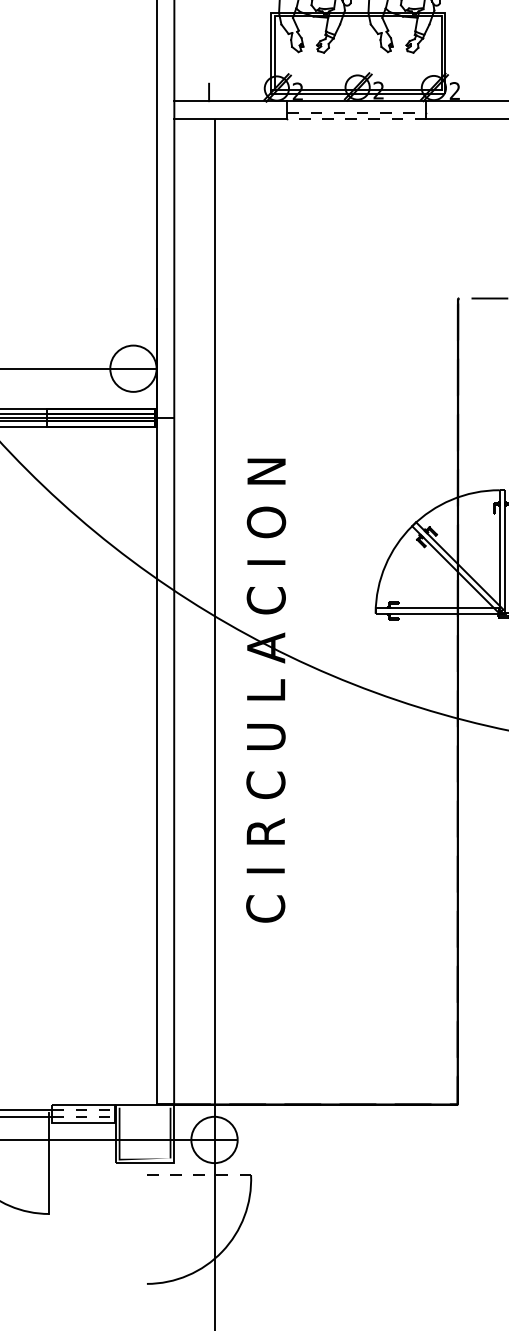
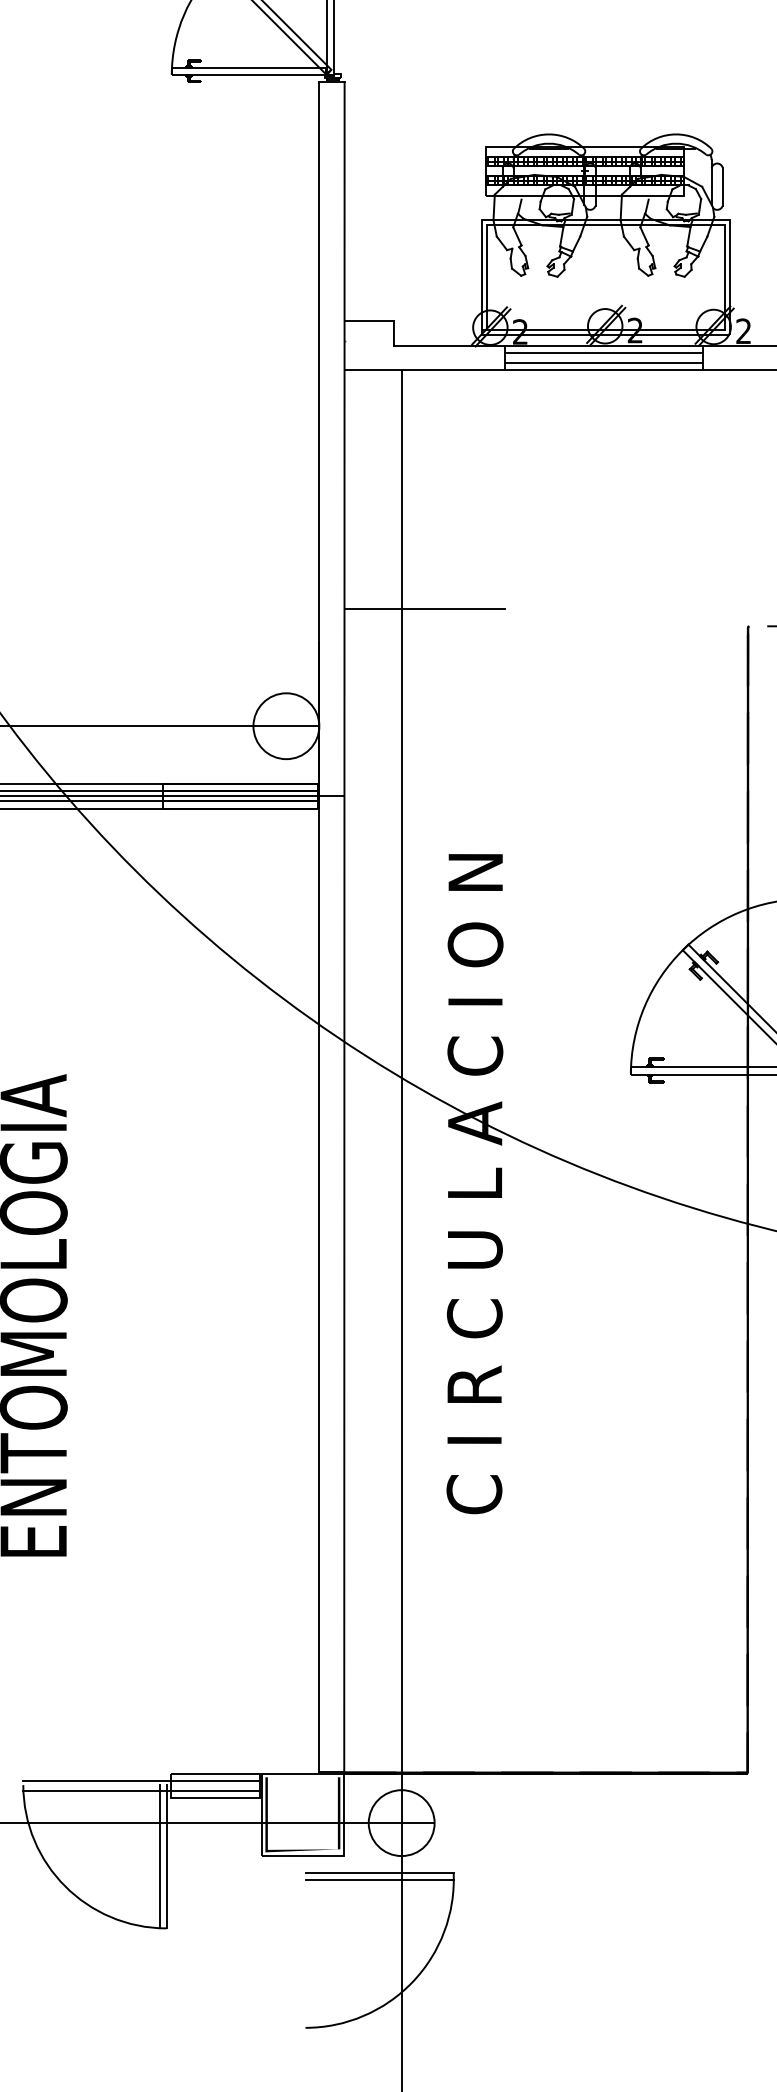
line: (191, 101) -> (368, 320), moved
line: (356, 106) -> (603, 353), added
line: (357, 113) -> (604, 362), dashed -> solid
line: (357, 118) -> (604, 370), dashed -> solid
line: (230, 286) -> (424, 609), added
line: (84, 1110) -> (216, 1781), dashed -> solid
line: (84, 1117) -> (216, 1791), dashed -> solid
line: (44, 1163) -> (160, 1856), added
line: (198, 1175) -> (379, 1873), dashed -> solid
line: (198, 1179) -> (379, 1879), added

